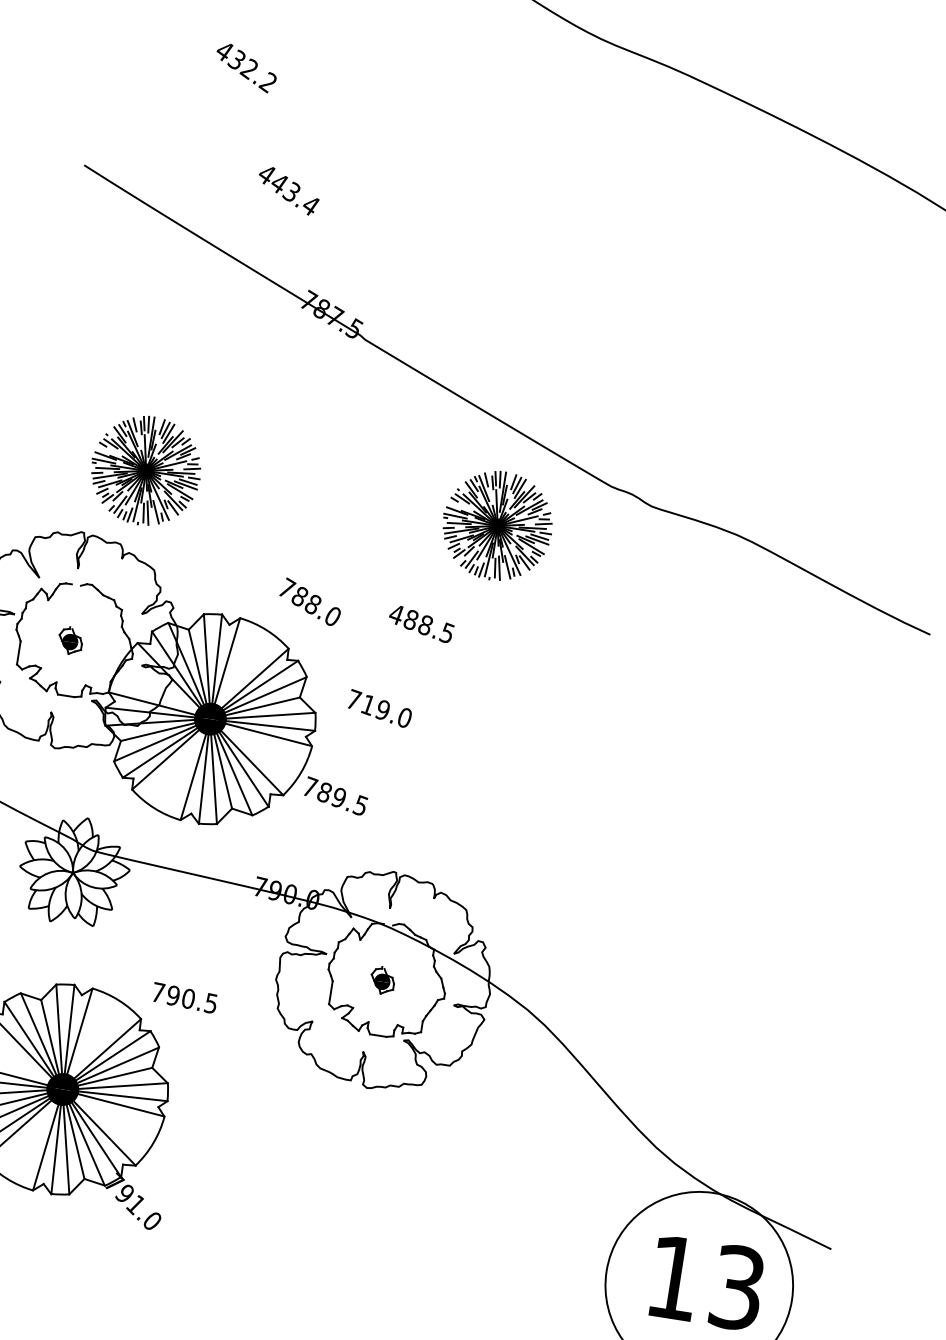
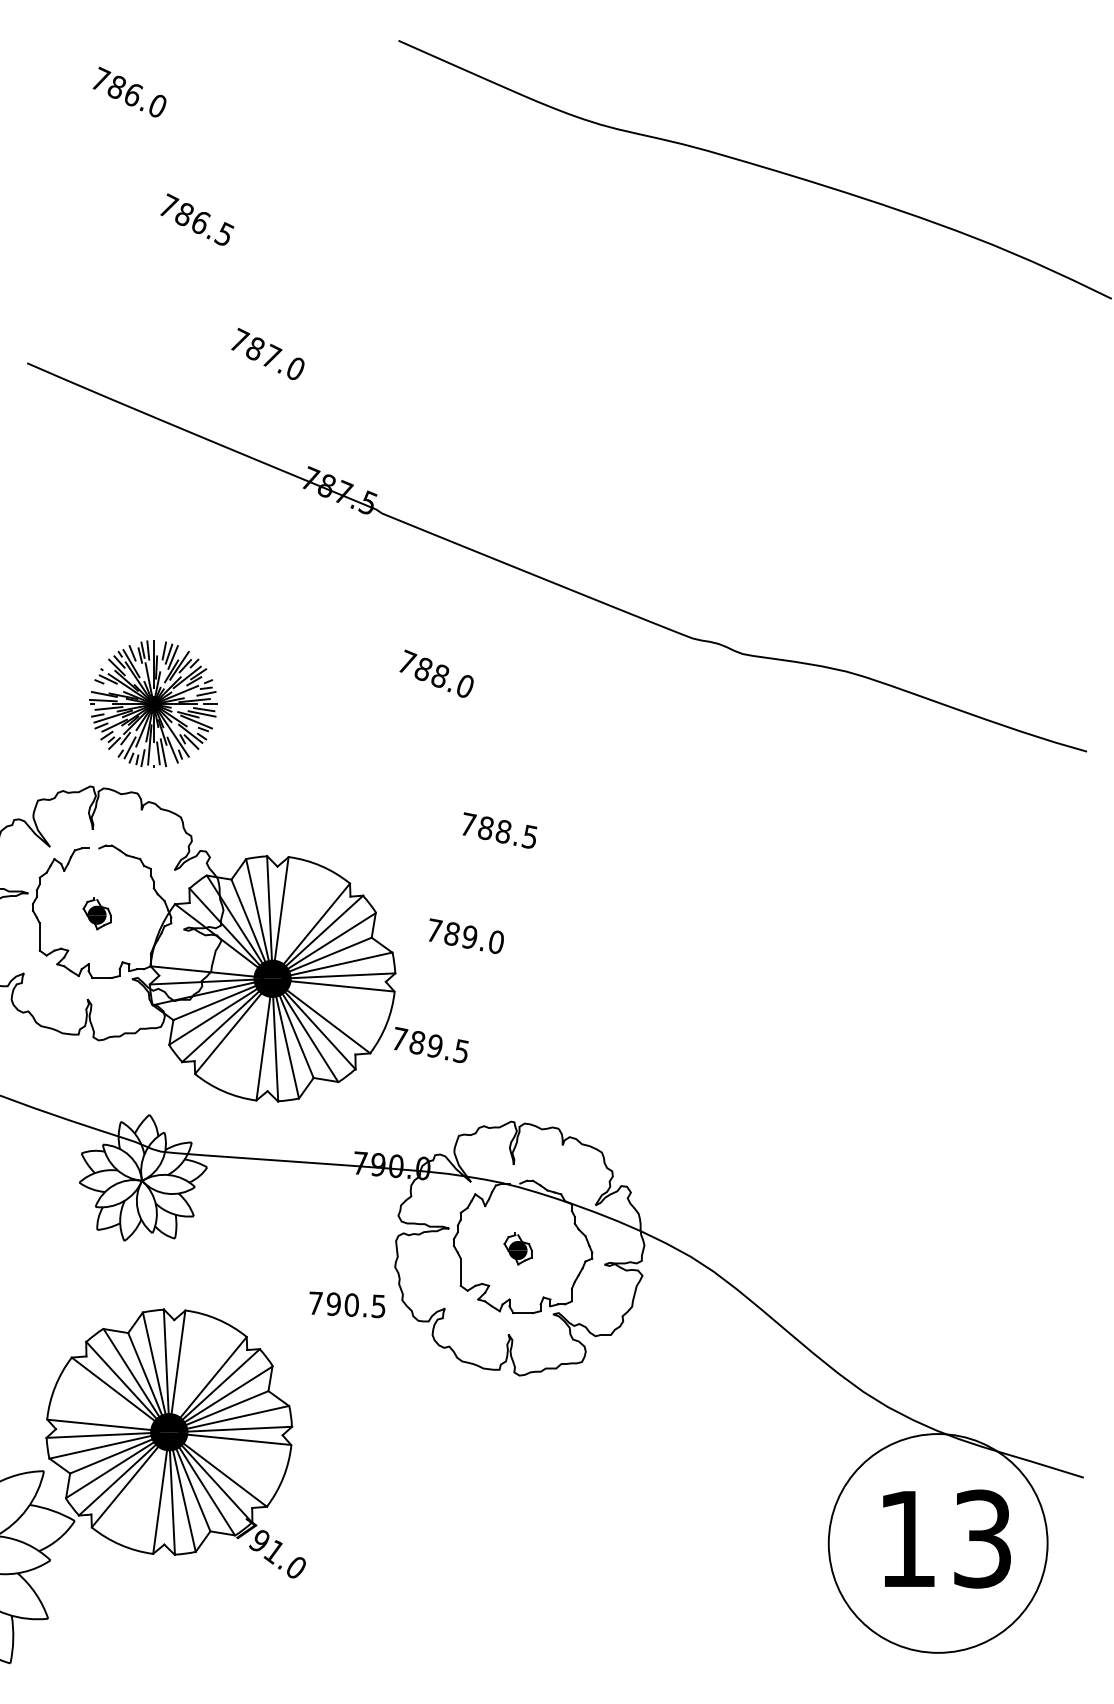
text: (246, 66) -> (196, 220), 432.2 -> 786.5
text: (289, 188) -> (267, 353), 443.4 -> 787.0
part: (497, 525) -> (568, 703), removed
text: (310, 601) -> (436, 673), moved
text: (395, 614) -> (467, 824), 488.5 -> 788.5
text: (367, 705) -> (451, 934), 719.0 -> 789.0
text: (184, 997) -> (347, 1304), moved

